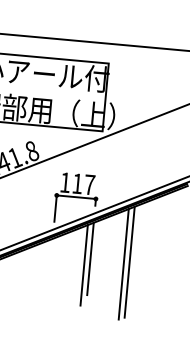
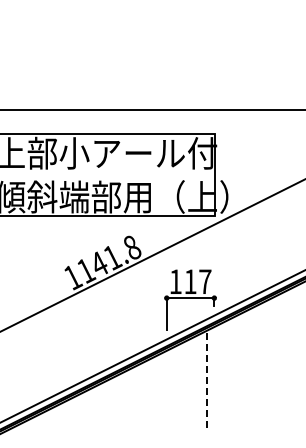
line: (90, 258) -> (214, 370), removed
line: (129, 262) -> (261, 370), removed
line: (124, 264) -> (255, 373), removed
line: (84, 265) -> (207, 379), solid -> dashed

